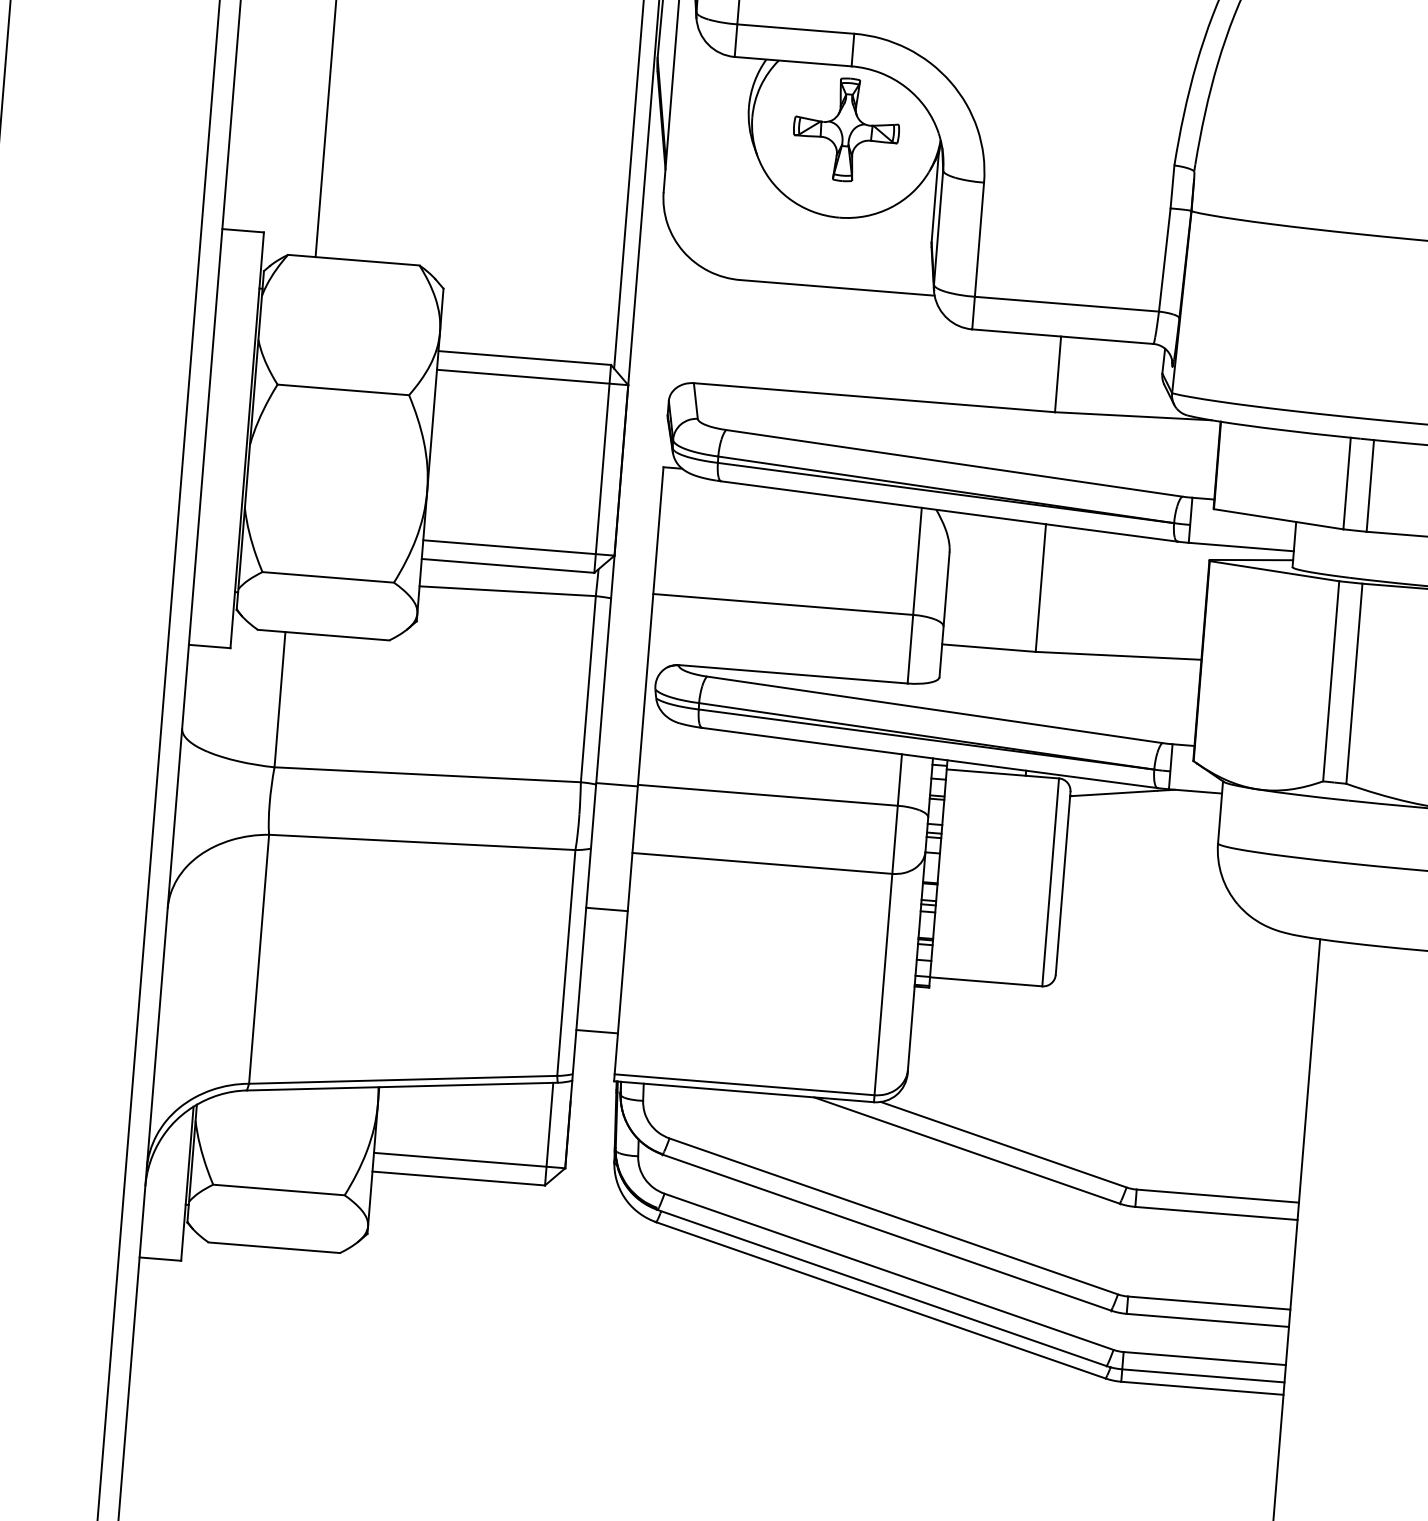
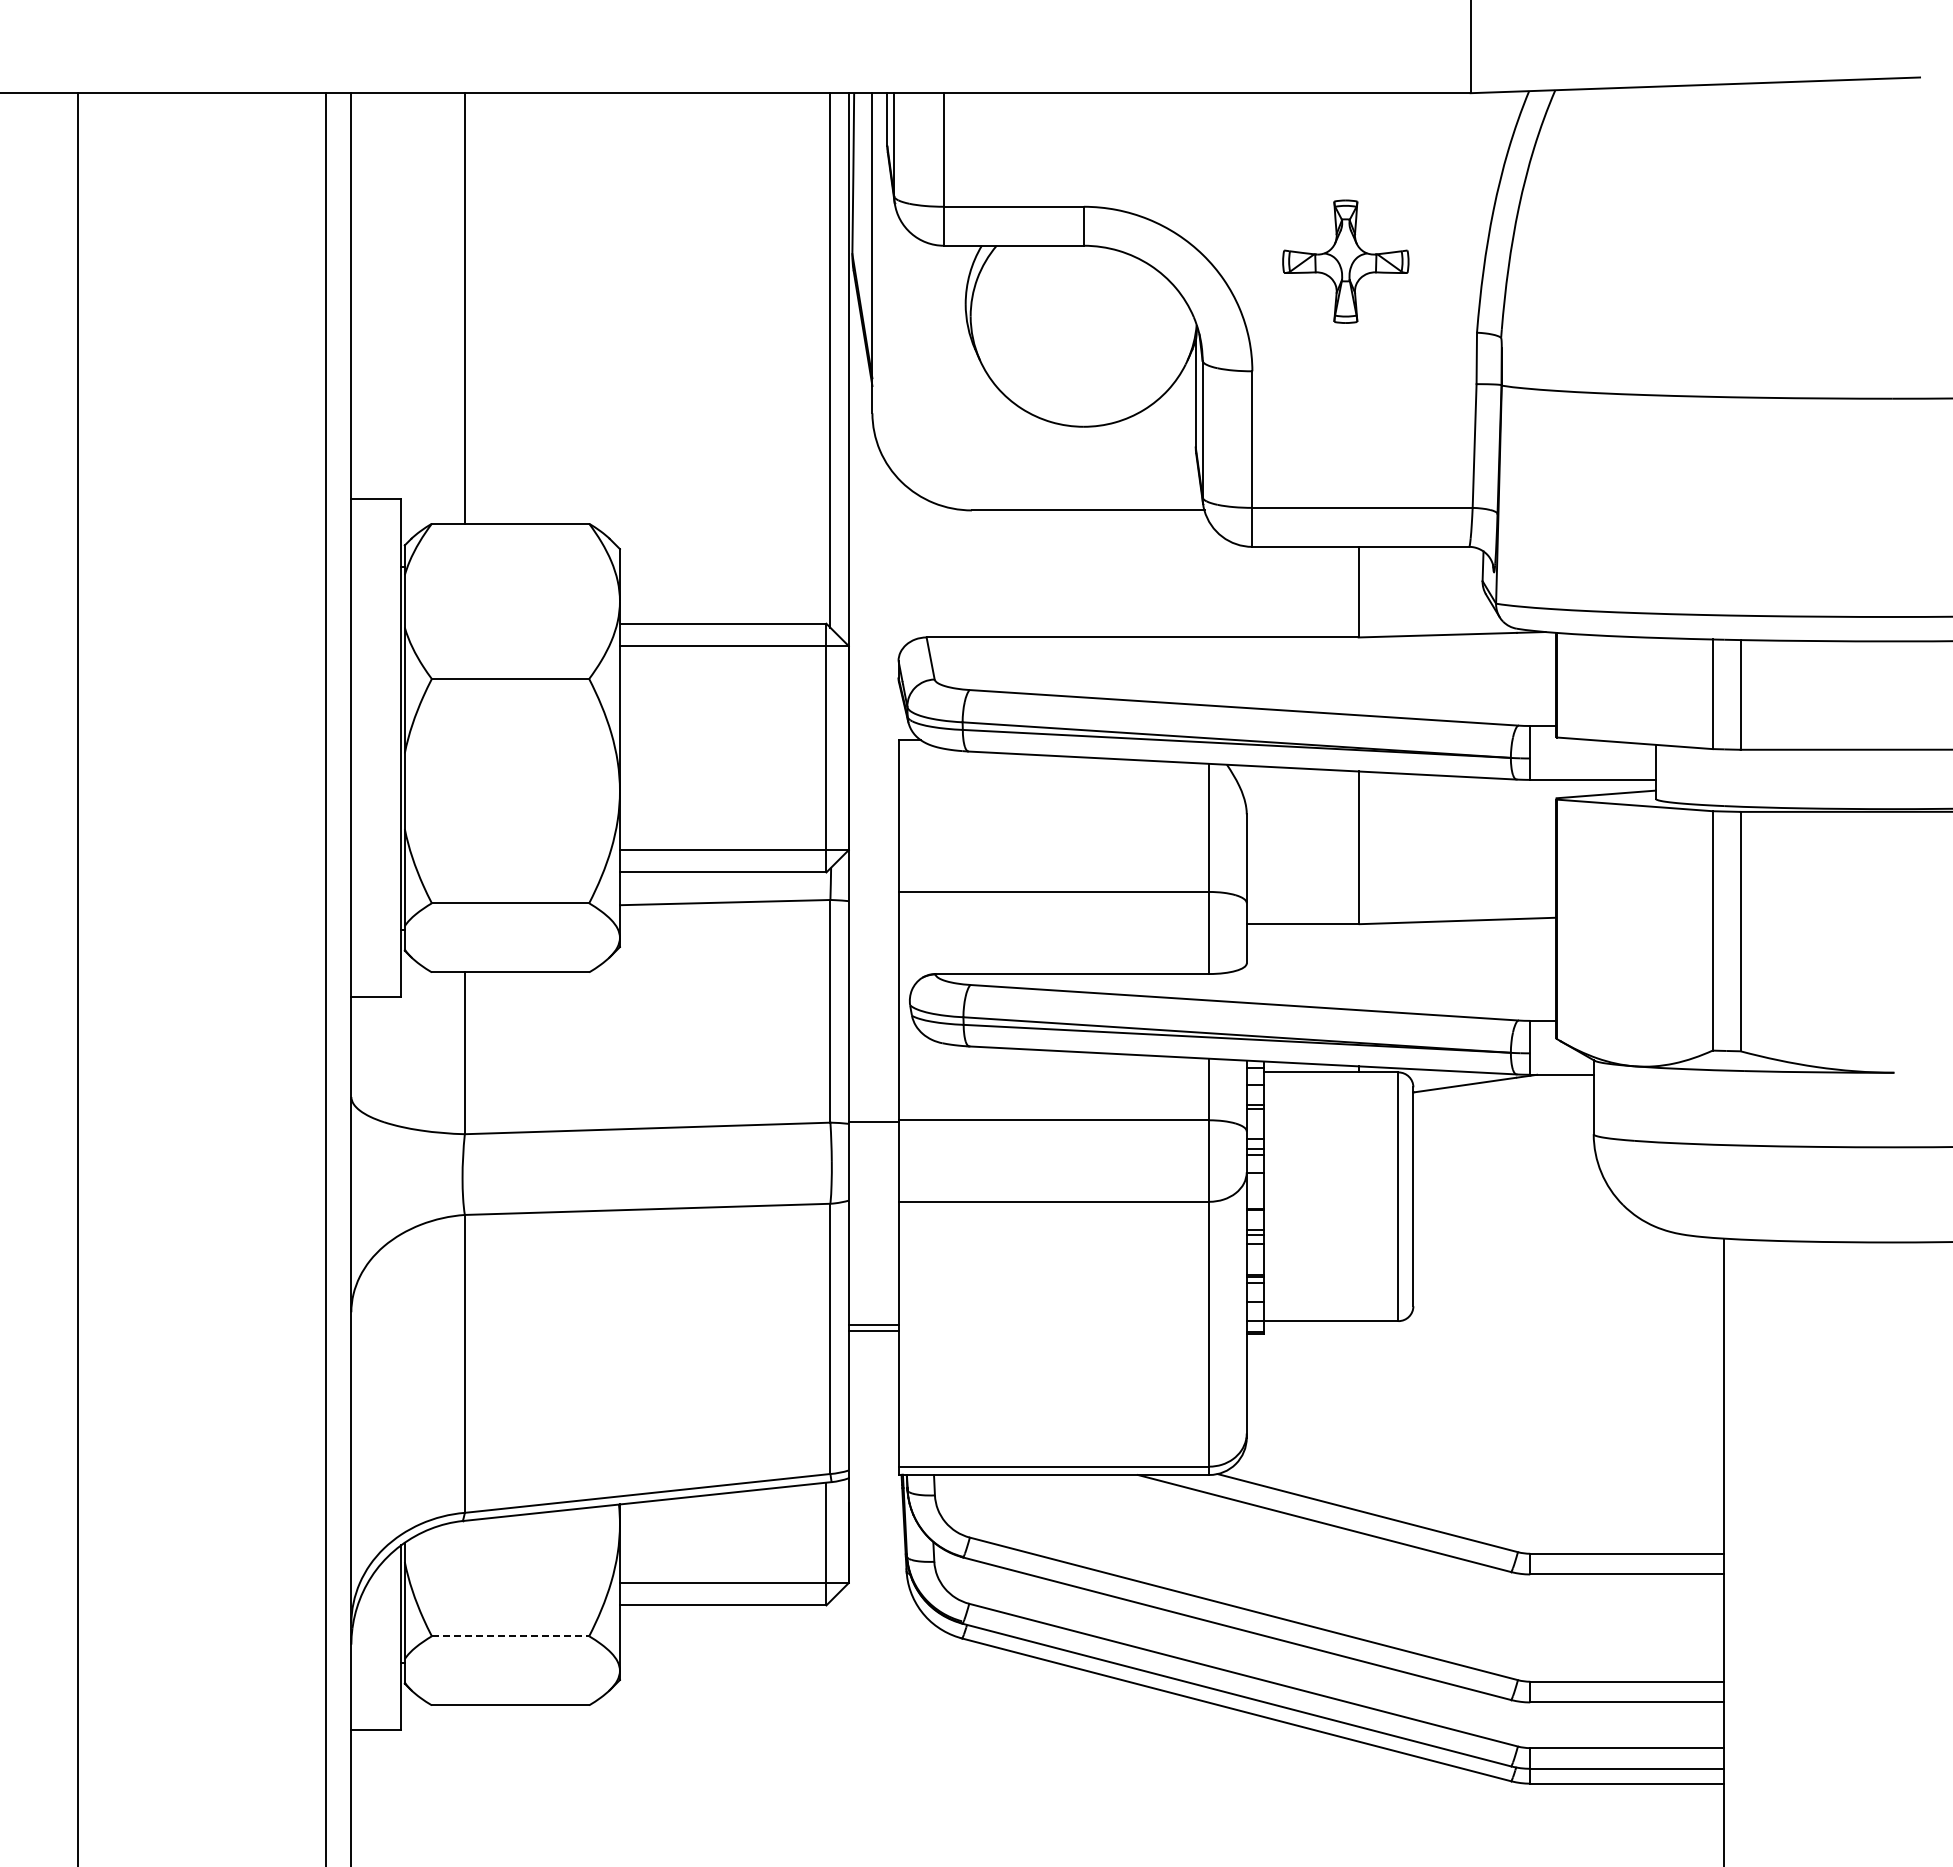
part: (846, 129) -> (1345, 261), moved
line: (606, 909) -> (873, 1331), moved
line: (597, 1031) -> (873, 1324), moved
line: (278, 1190) -> (510, 1636), solid -> dashed

